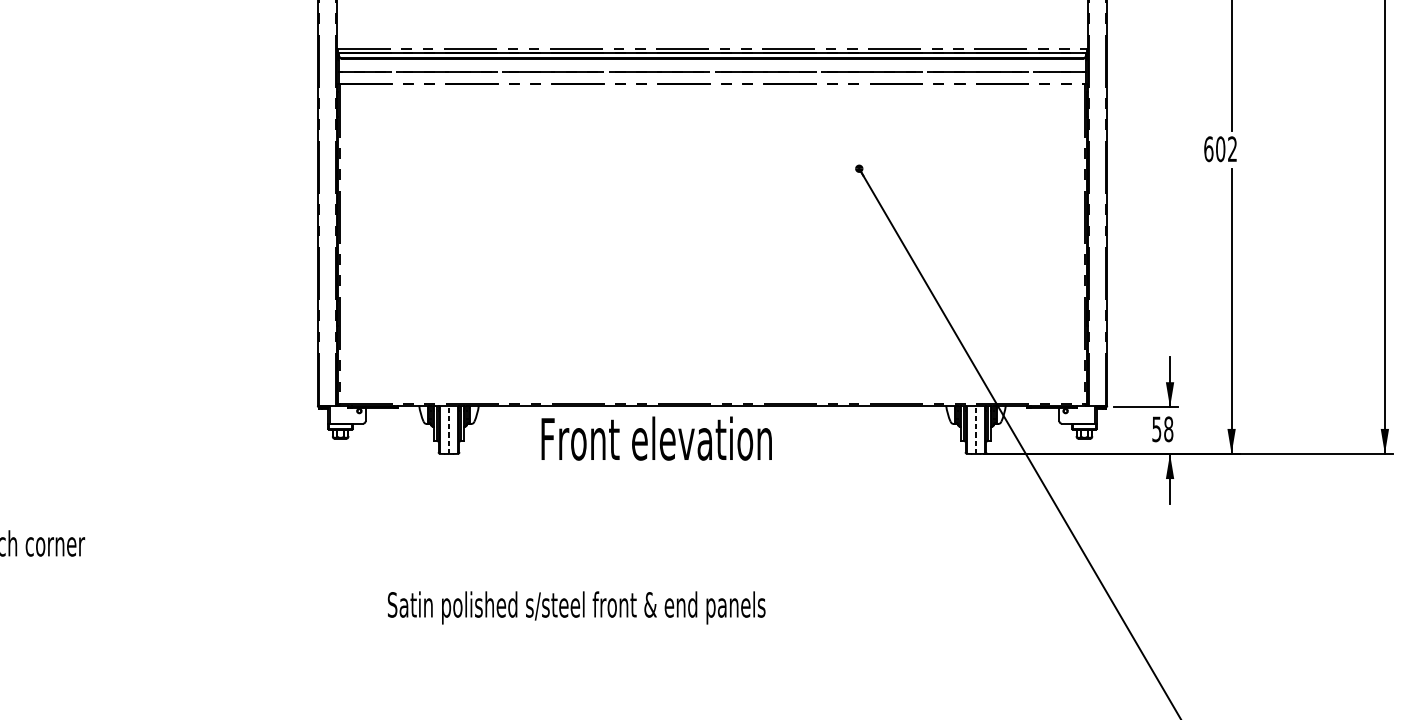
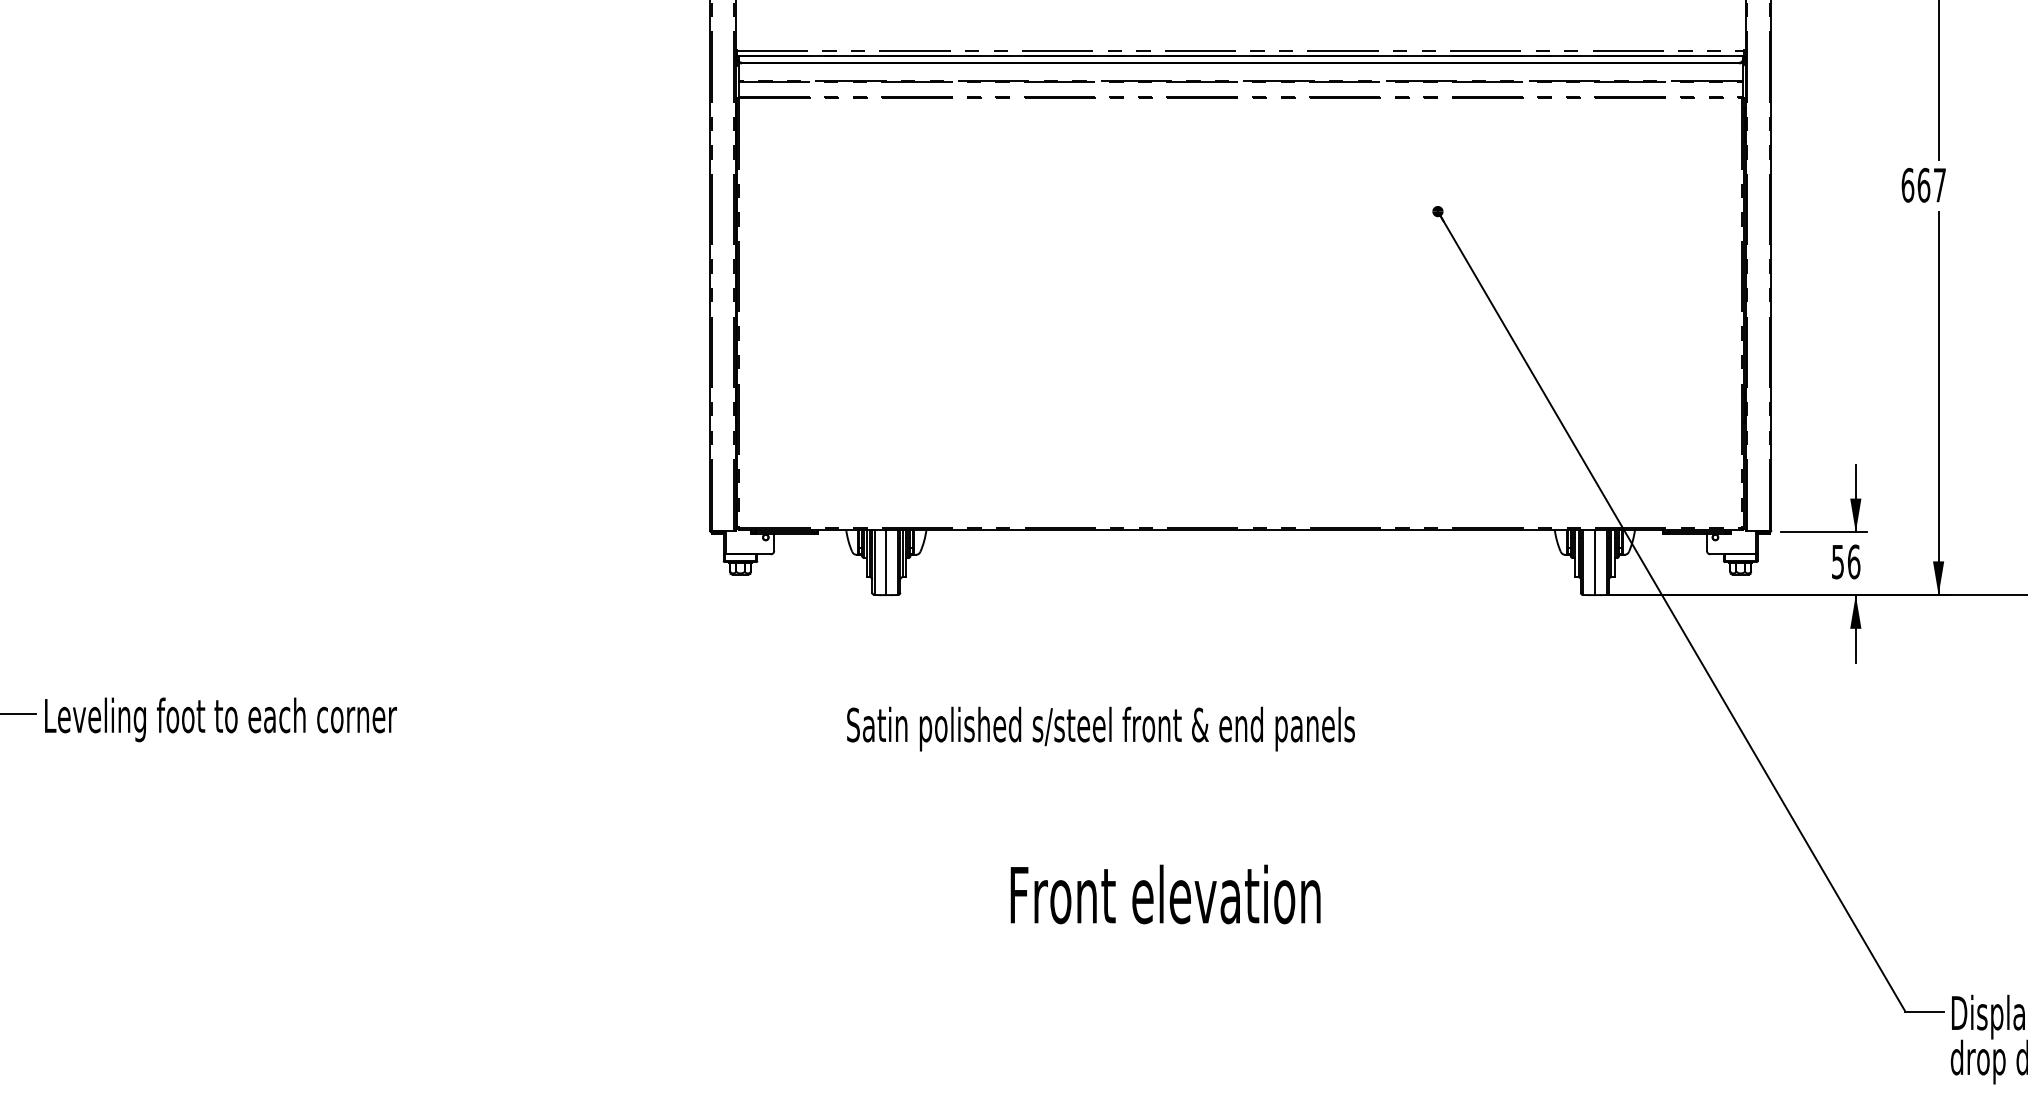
text: (1226, 148) -> (1931, 184), 602 -> 667
line: (449, 429) -> (886, 562), dashed -> solid
line: (975, 429) -> (1594, 562), dashed -> solid
text: (1168, 429) -> (1853, 561), 58 -> 56
text: (656, 438) -> (1165, 894), moved
text: (576, 607) -> (1100, 728), moved

